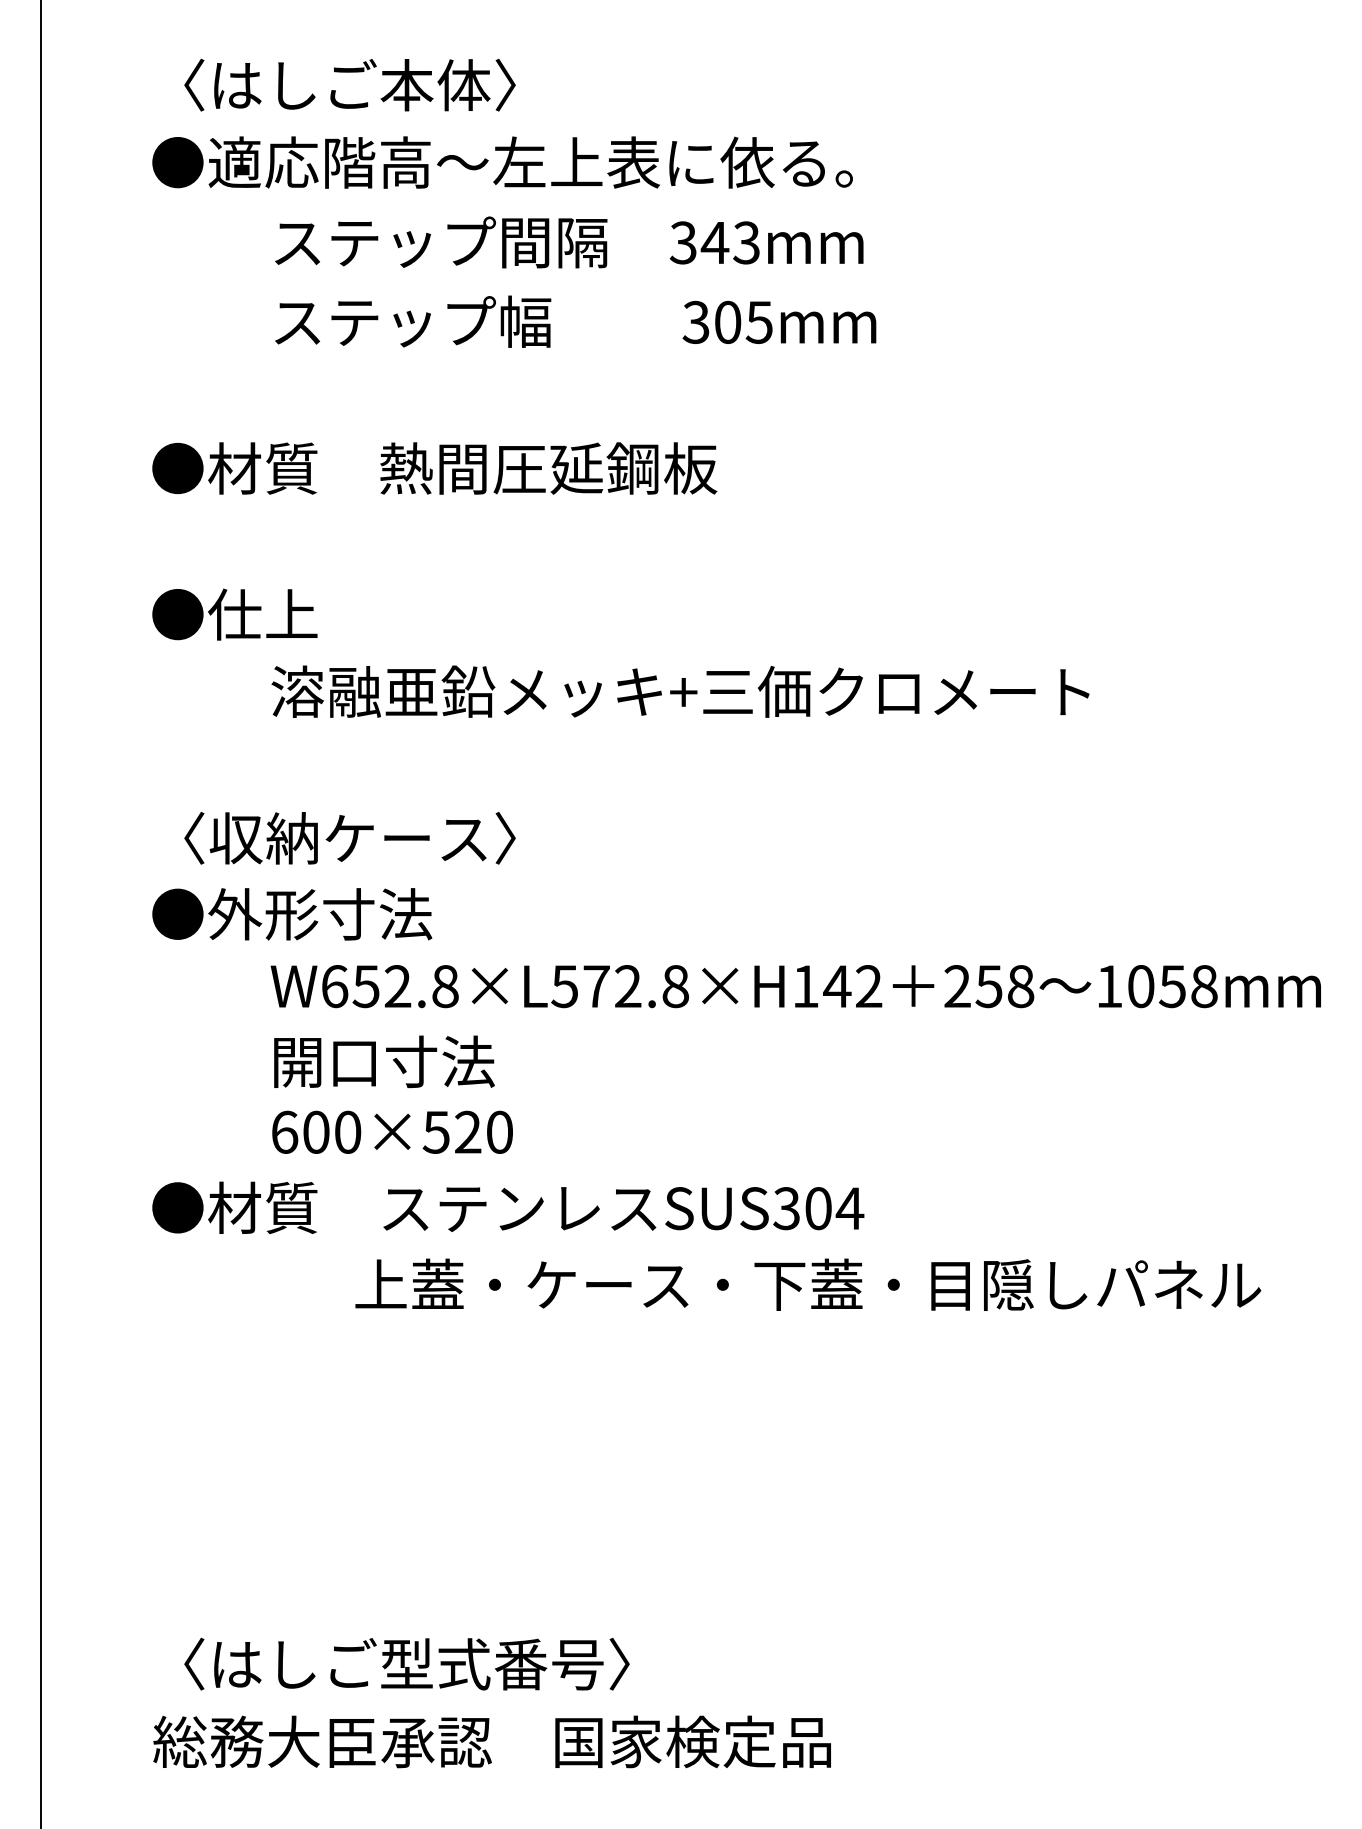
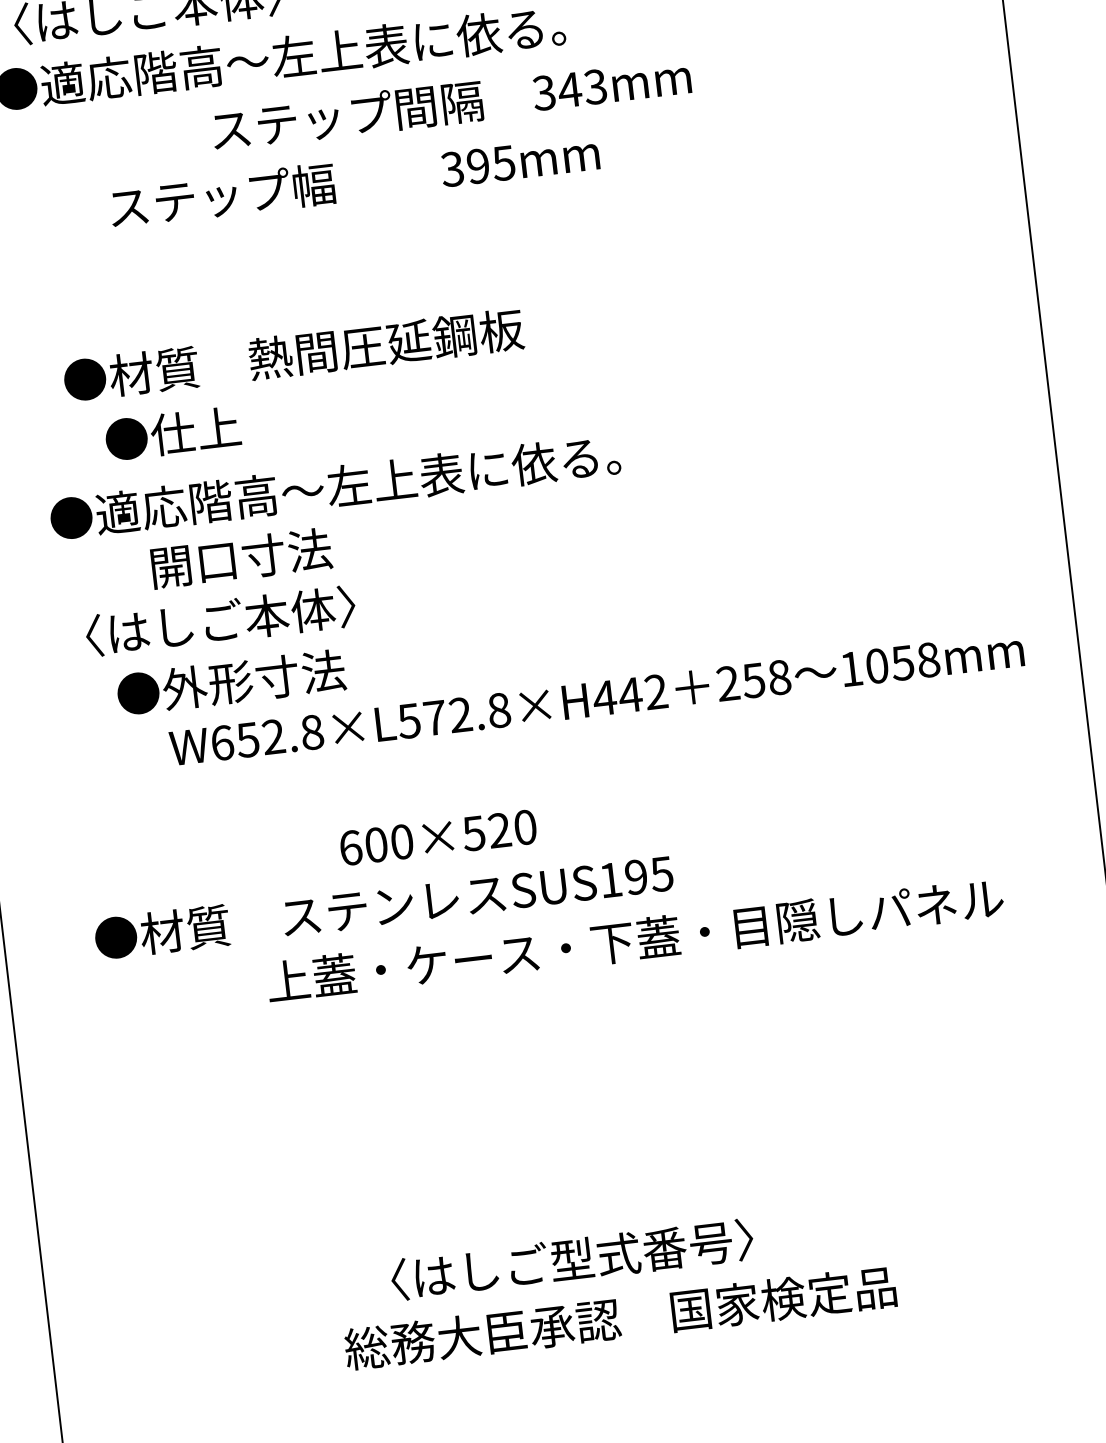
text: (569, 242) -> (451, 103), moved
text: (727, 322) -> (477, 166), 305mm -> 395mm
text: (434, 468) -> (293, 355), moved
text: (234, 614) -> (172, 433), moved
text: (623, 691) -> (428, 475), 溶融亜鉛メッキ+三価クロメート -> ●適応階高～左上表に依る。
text: (349, 838) -> (220, 621), 〈収納ケース〉 -> 〈はしご本体〉
text: (292, 914) -> (231, 682), moved
text: (805, 986) -> (604, 698), W652.8×L572.8×H142 -> W652.8×L572.8×H442
text: (384, 1061) -> (241, 557), moved
text: (392, 1131) -> (438, 837), moved
text: (818, 1208) -> (636, 877), SUS304 -> SUS195
text: (406, 1663) -> (571, 1259), moved
text: (491, 1741) -> (619, 1317), moved

